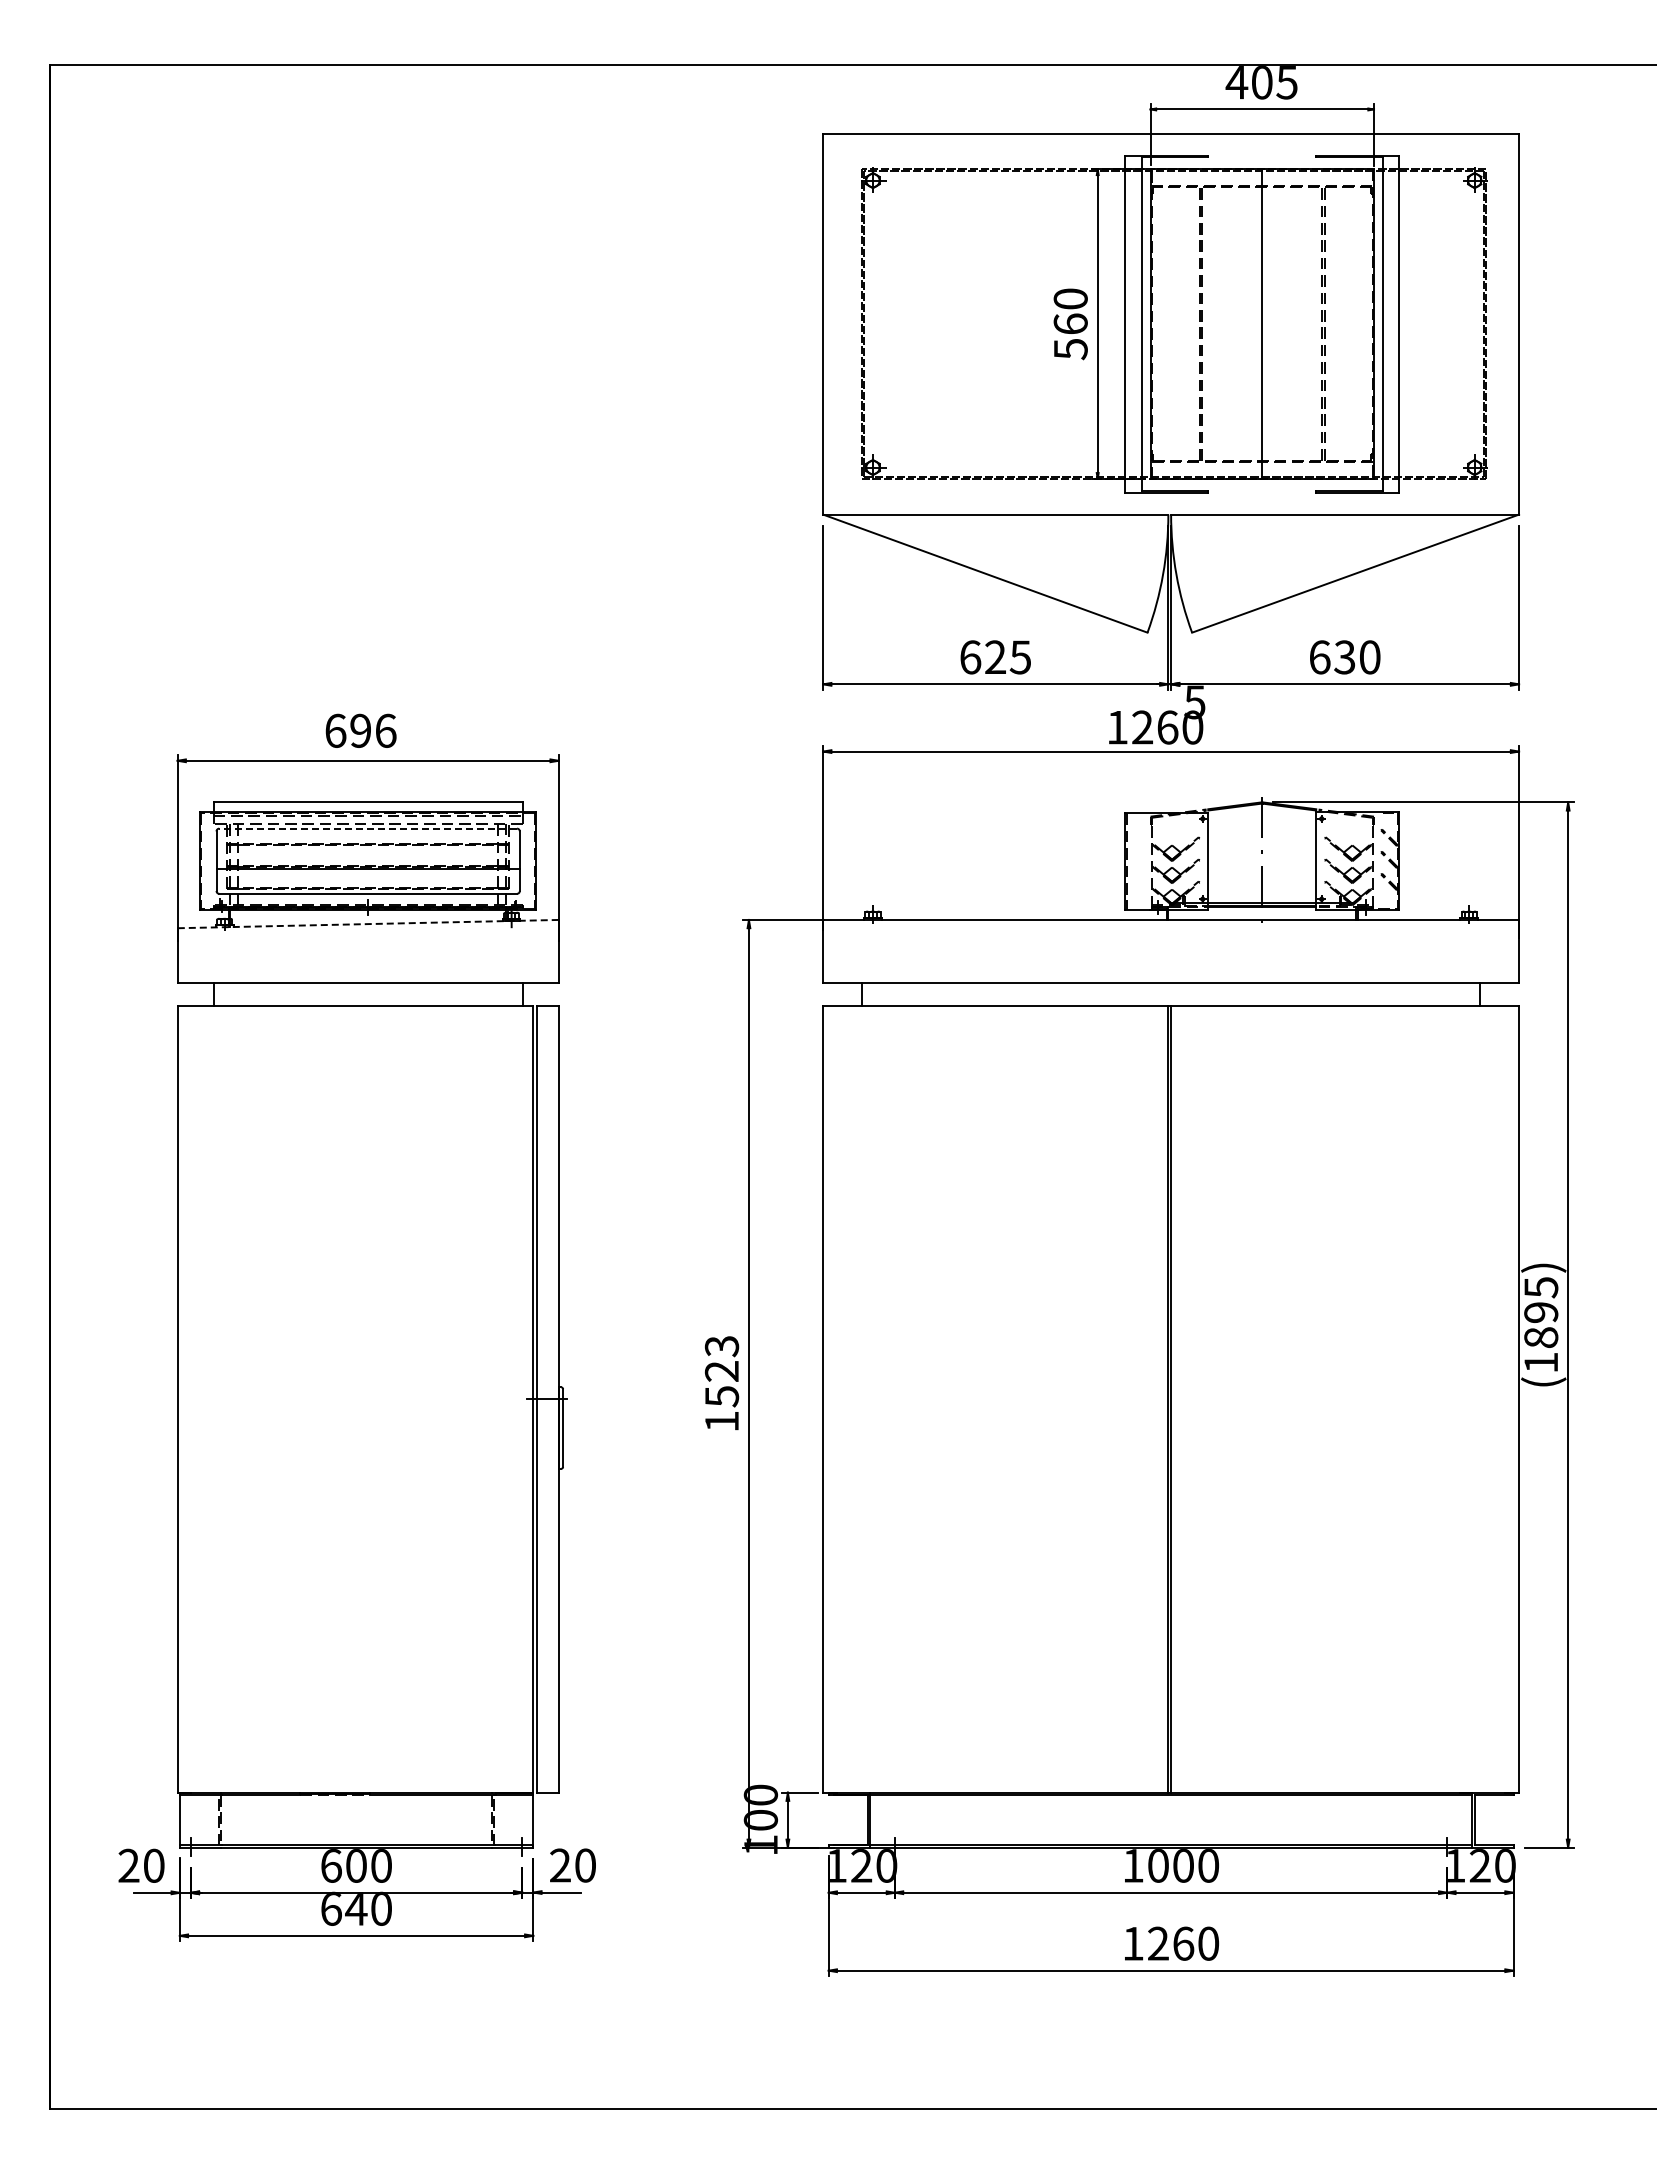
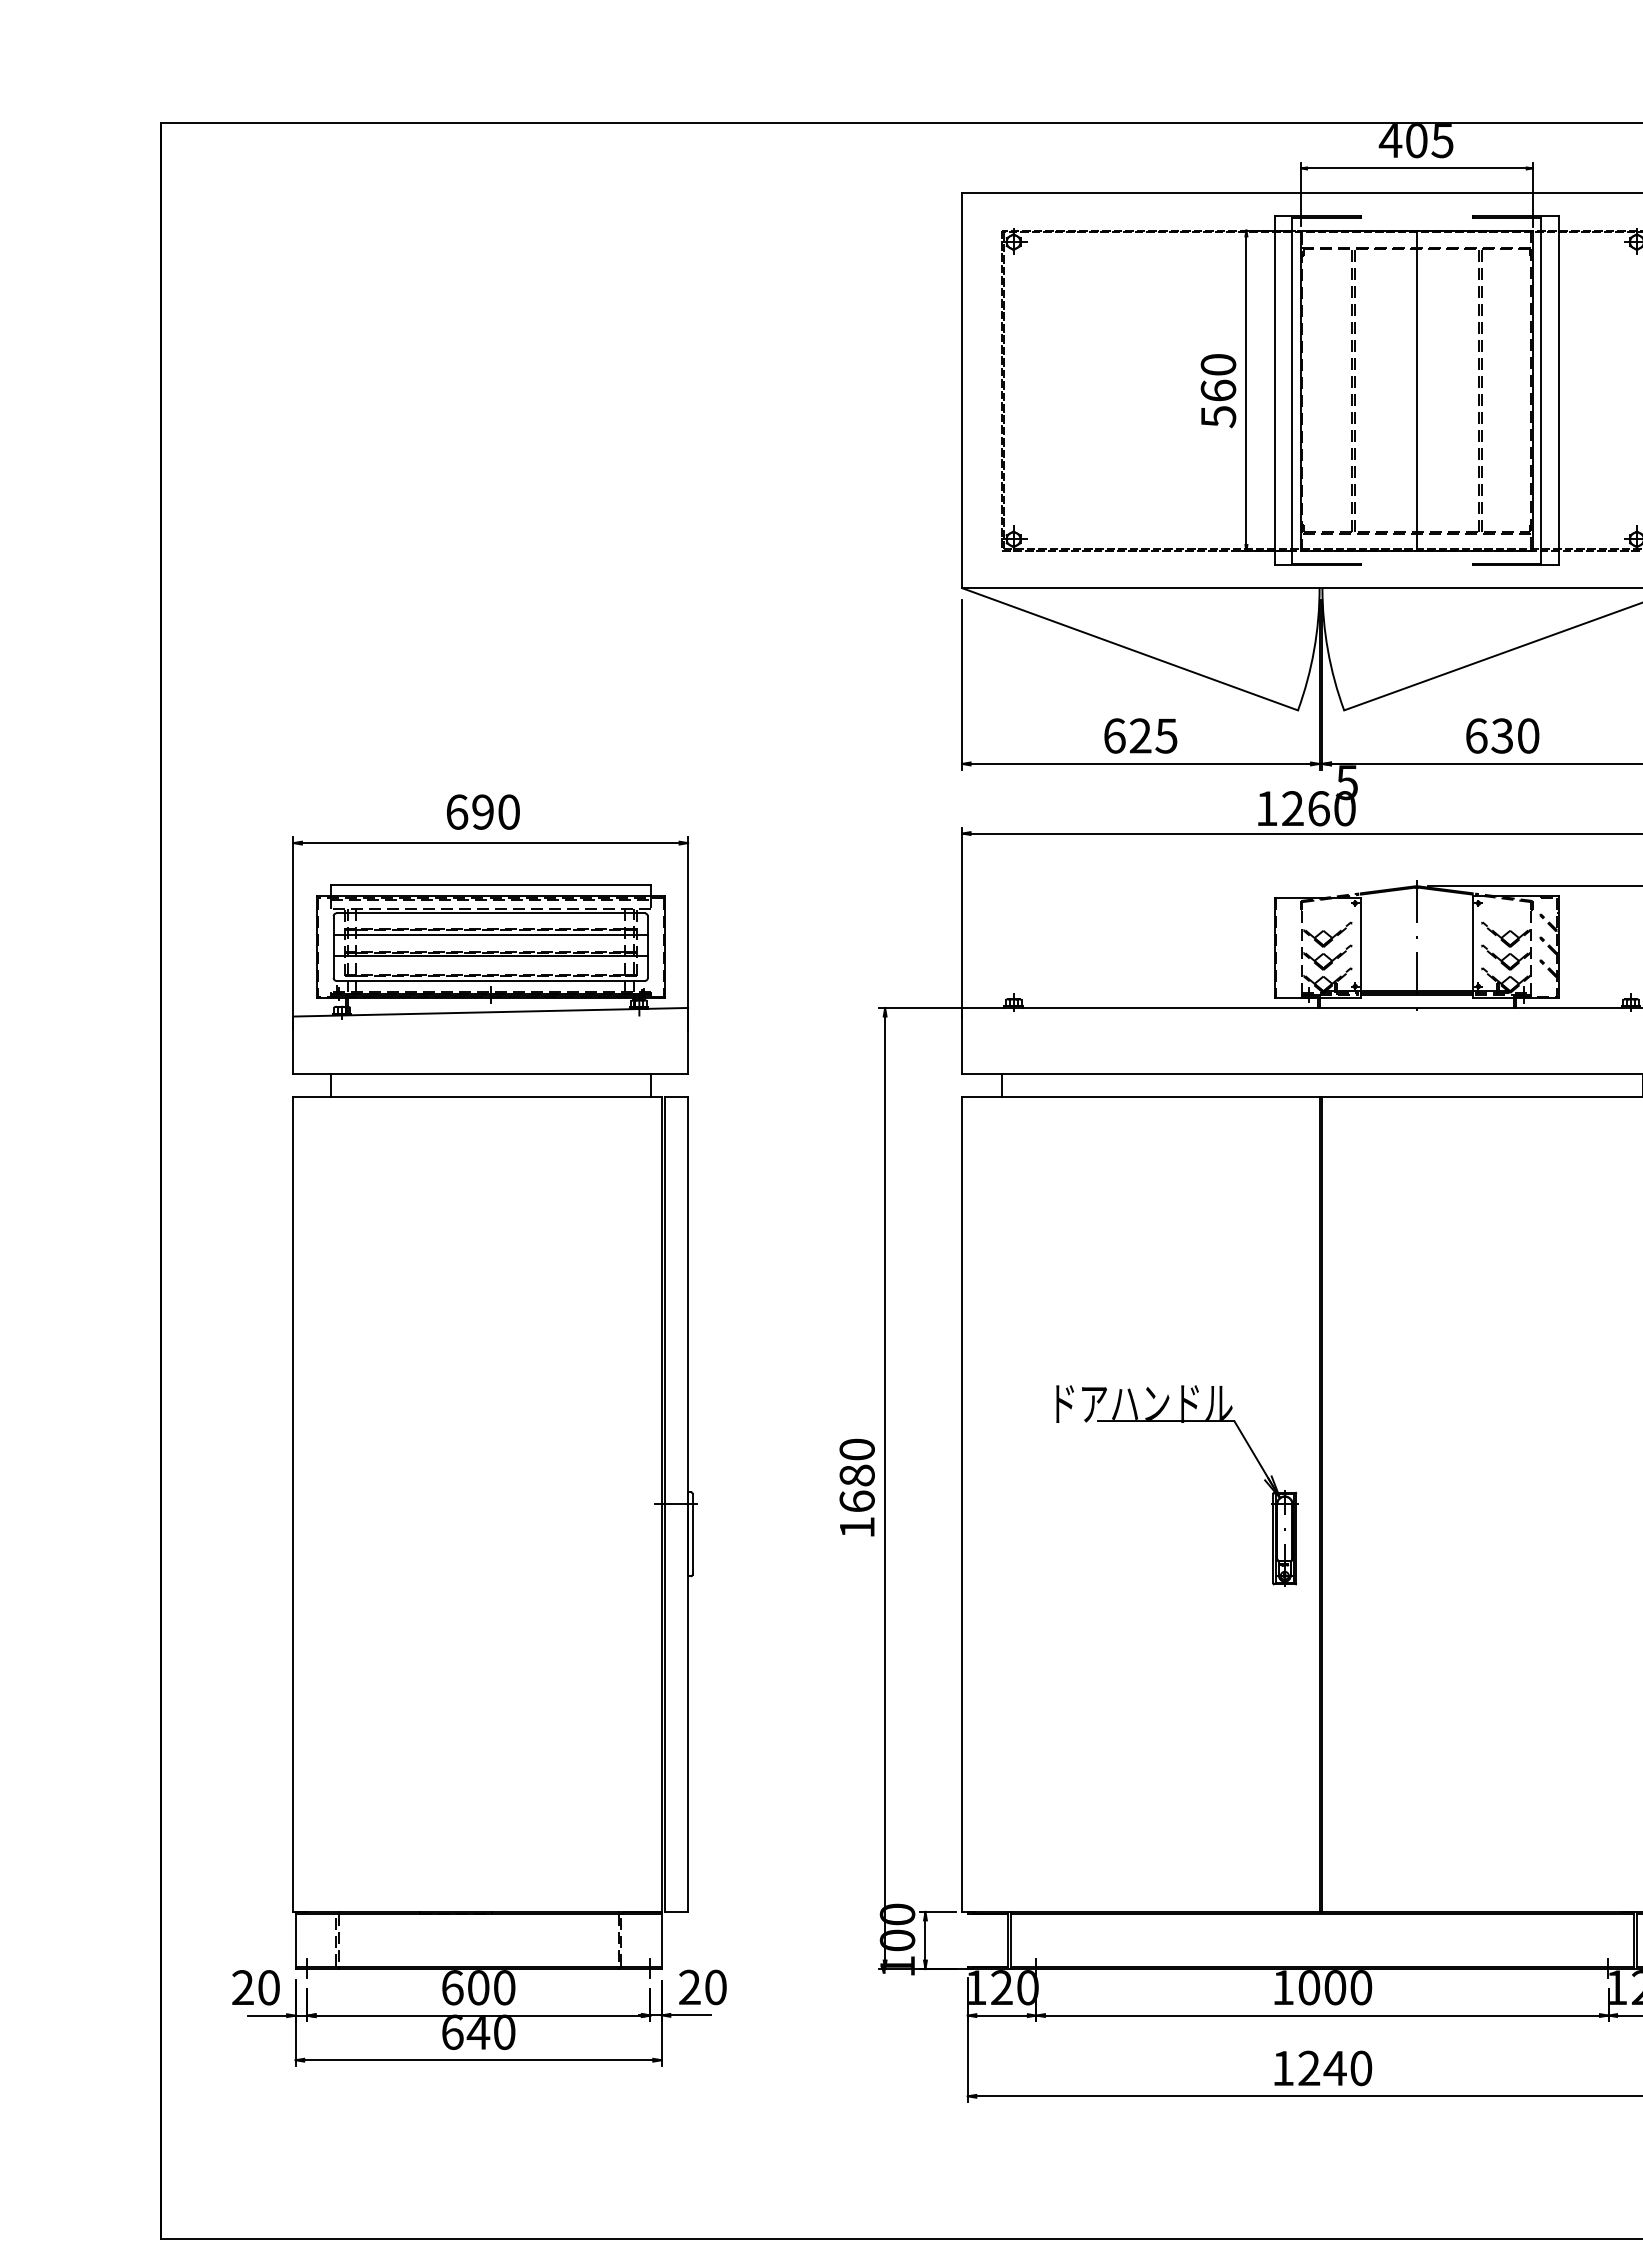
text: (385, 730) -> (508, 811), 696 -> 690
line: (368, 828) -> (491, 913), dashed -> solid
line: (367, 849) -> (490, 934), added
line: (368, 924) -> (491, 1012), dashed -> solid
part: (1034, 1320) -> (1180, 1422), added
text: (721, 1371) -> (856, 1475), 1523 -> 1680
text: (1183, 1943) -> (1335, 2068), 1260 -> 1240

